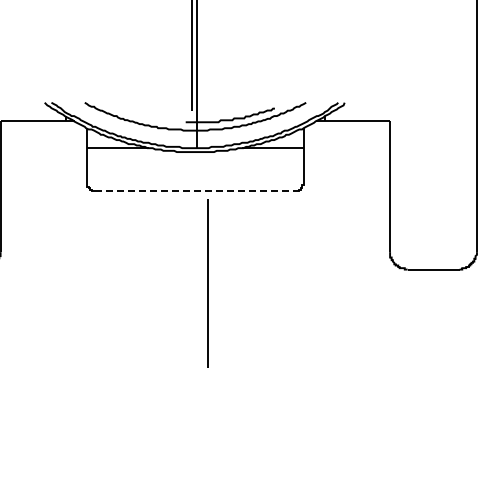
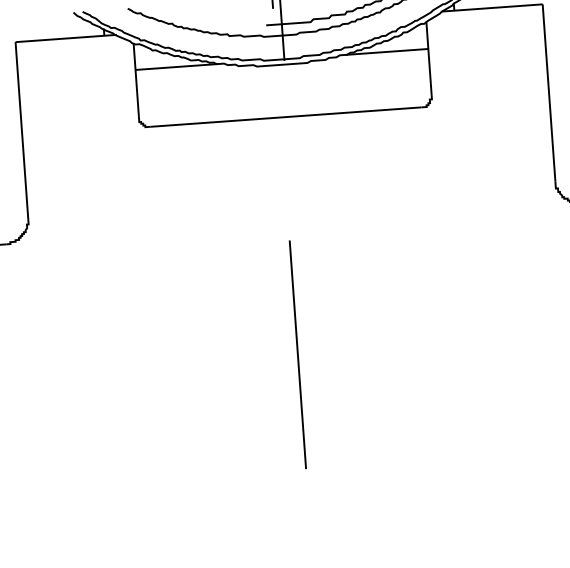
line: (195, 190) -> (286, 116), dashed -> solid
line: (207, 283) -> (297, 355), moved

